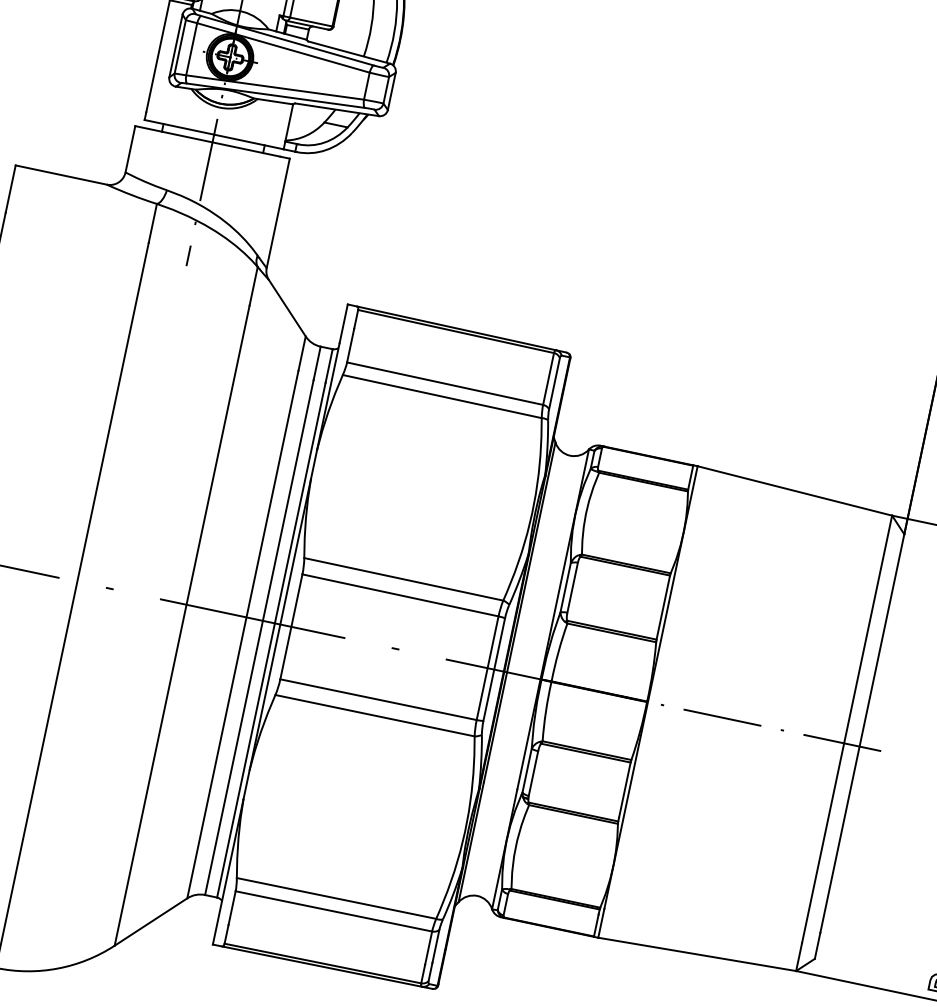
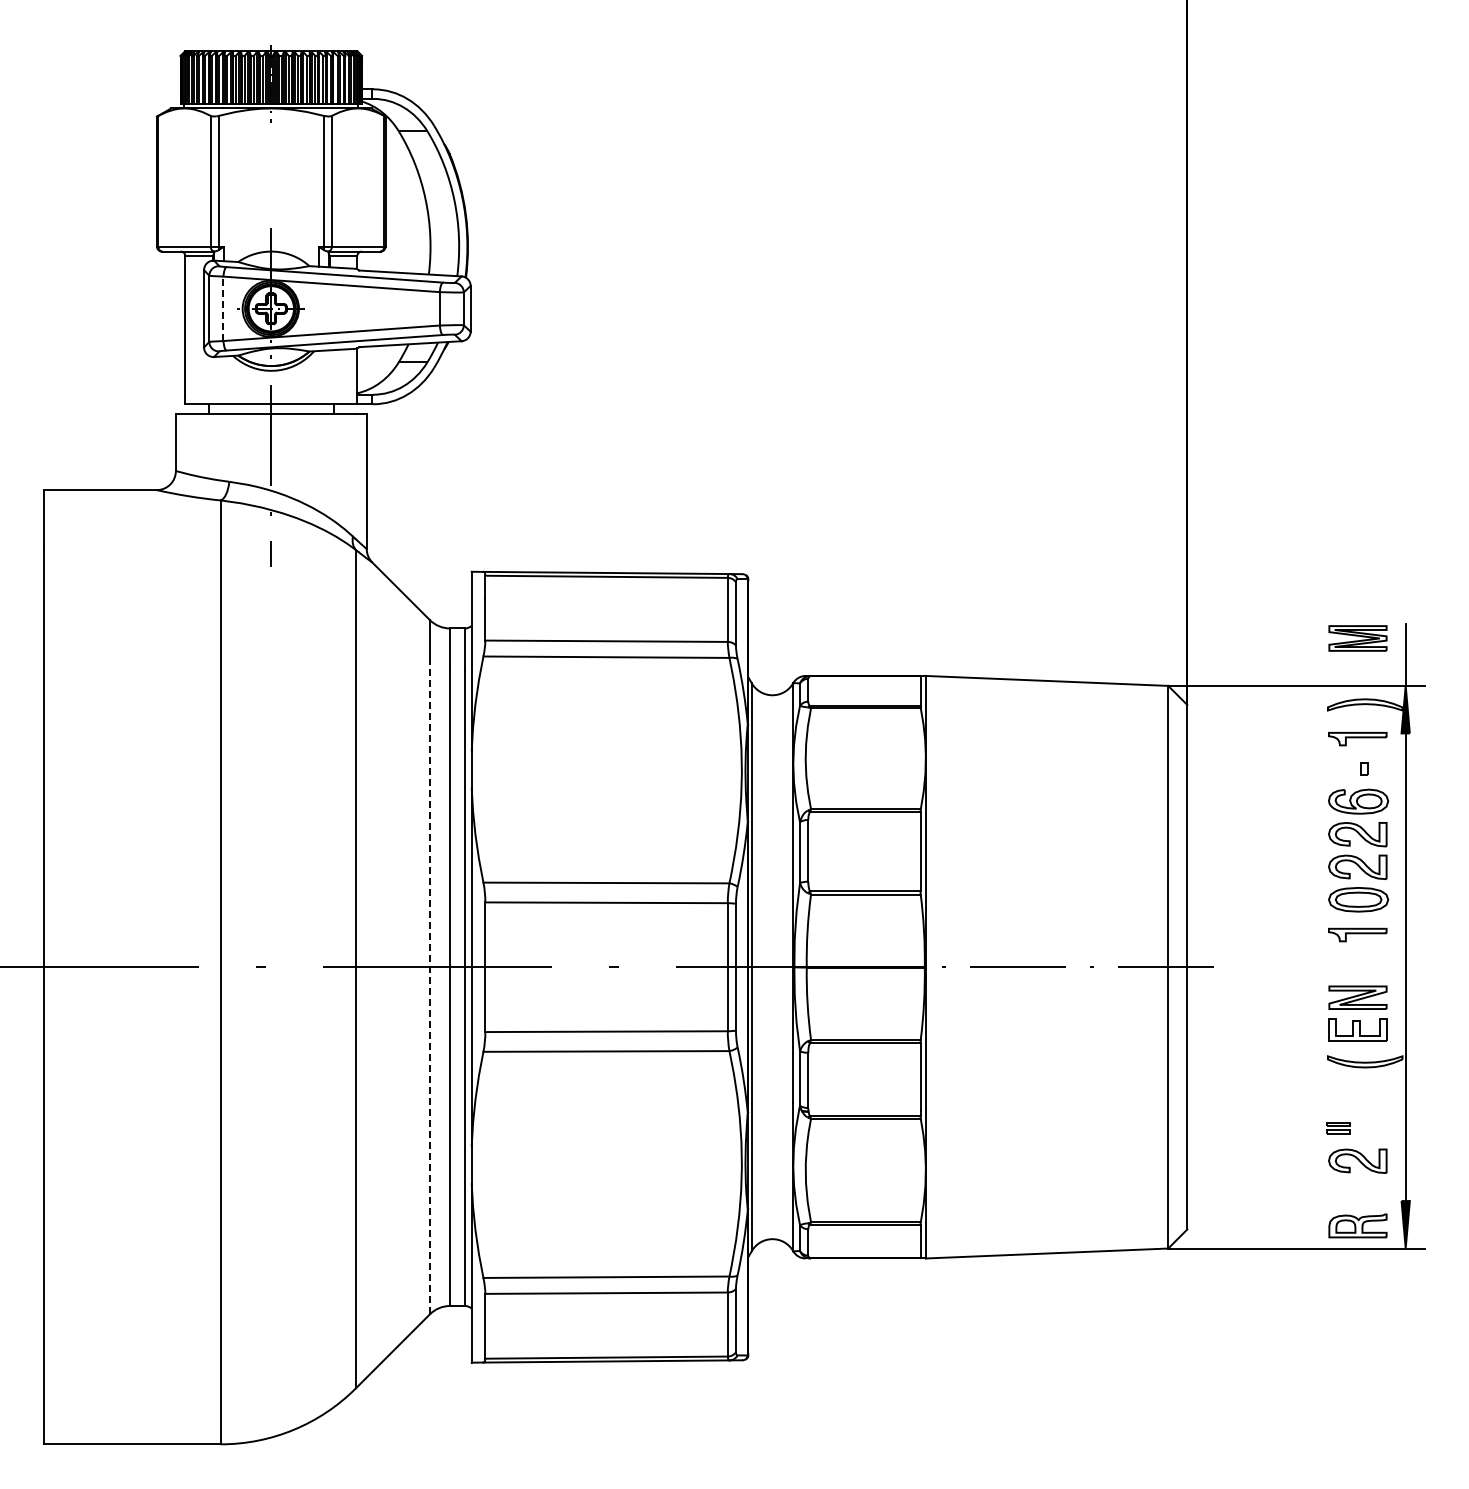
line: (191, 49) -> (223, 308), solid -> dashed
line: (242, 634) -> (429, 988), solid -> dashed

